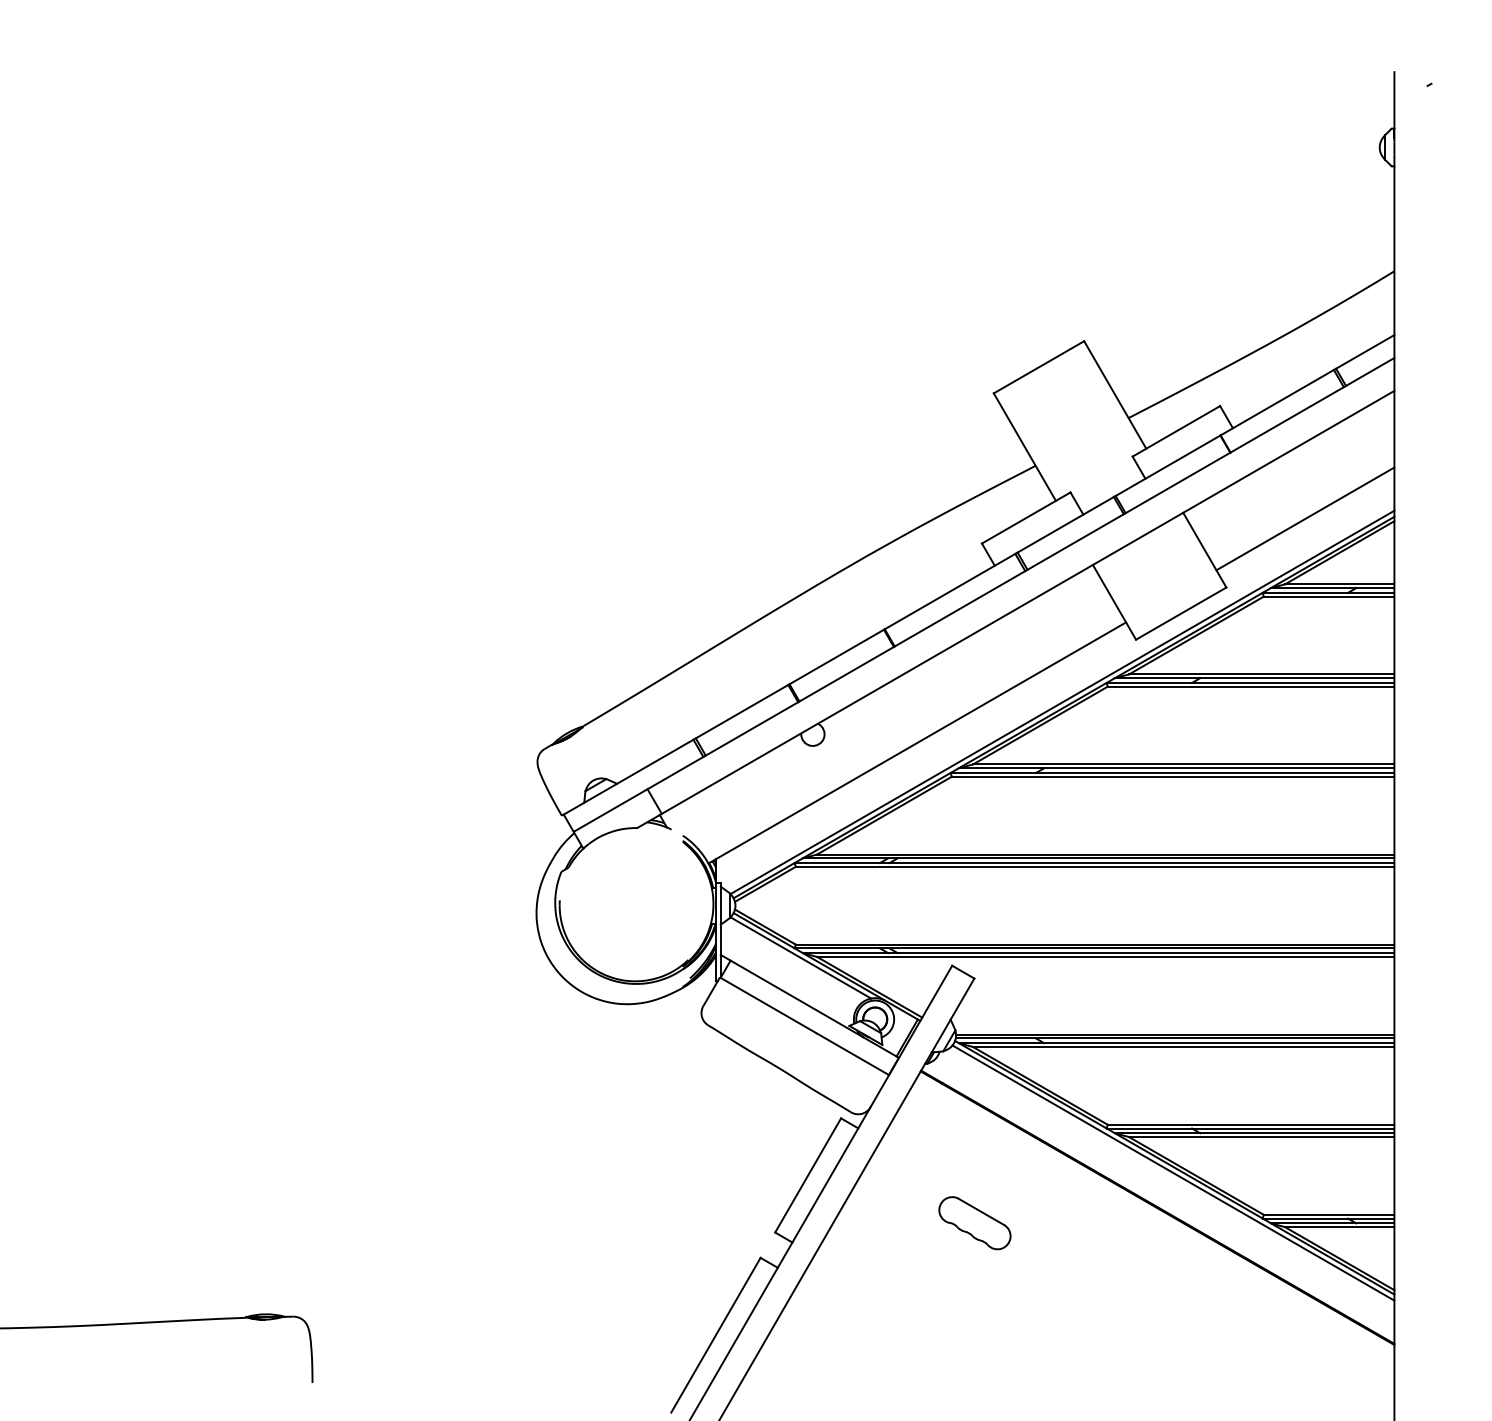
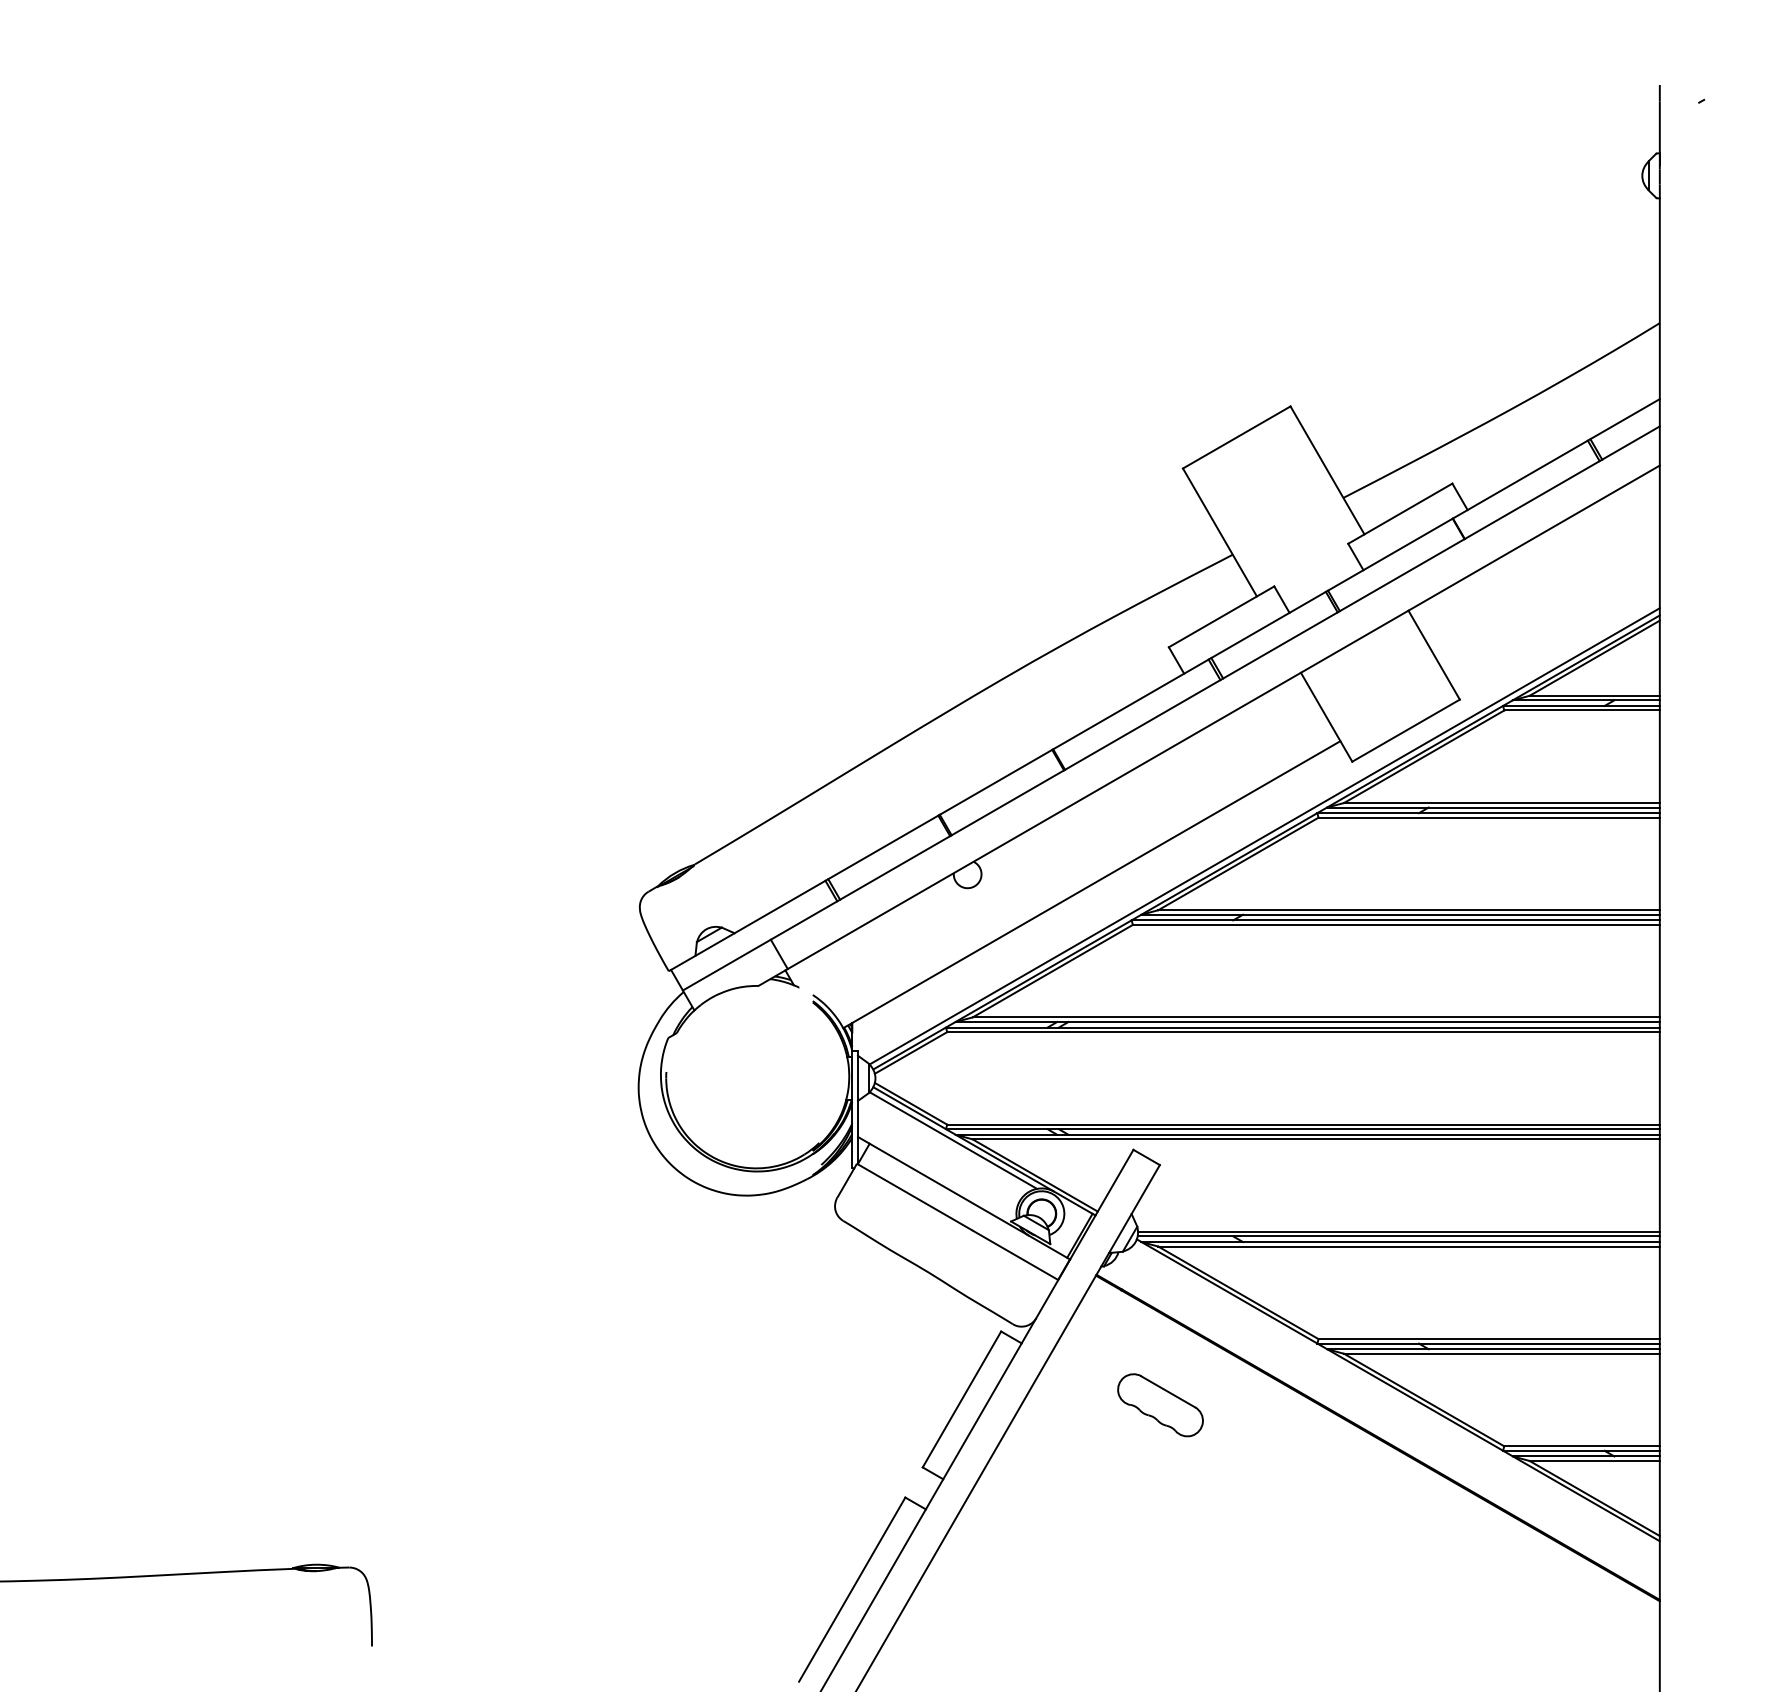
line: (1305, 518) -> (1553, 617), removed
line: (1173, 1172) -> (1396, 1396), removed
part: (974, 1223) -> (1160, 1405), moved

